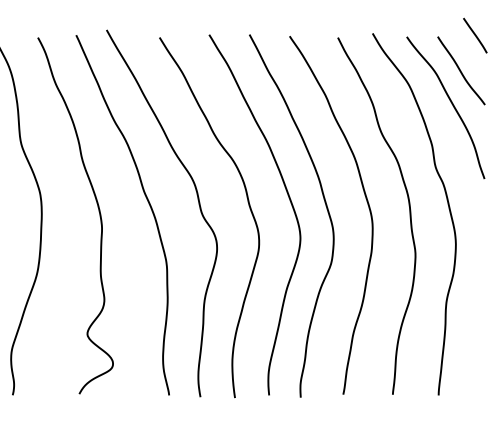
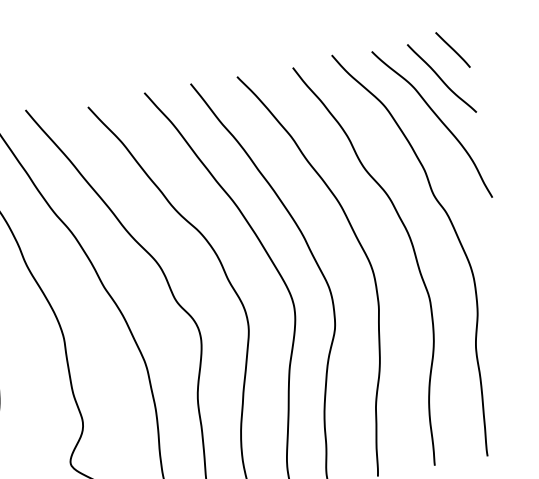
line: (475, 35) -> (453, 49), moved

